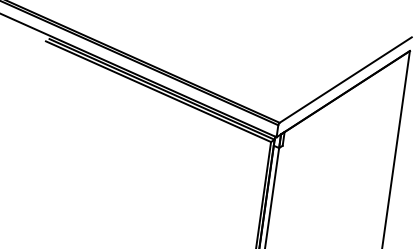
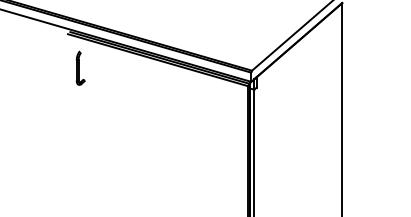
part: (56, 87) -> (80, 67), added

